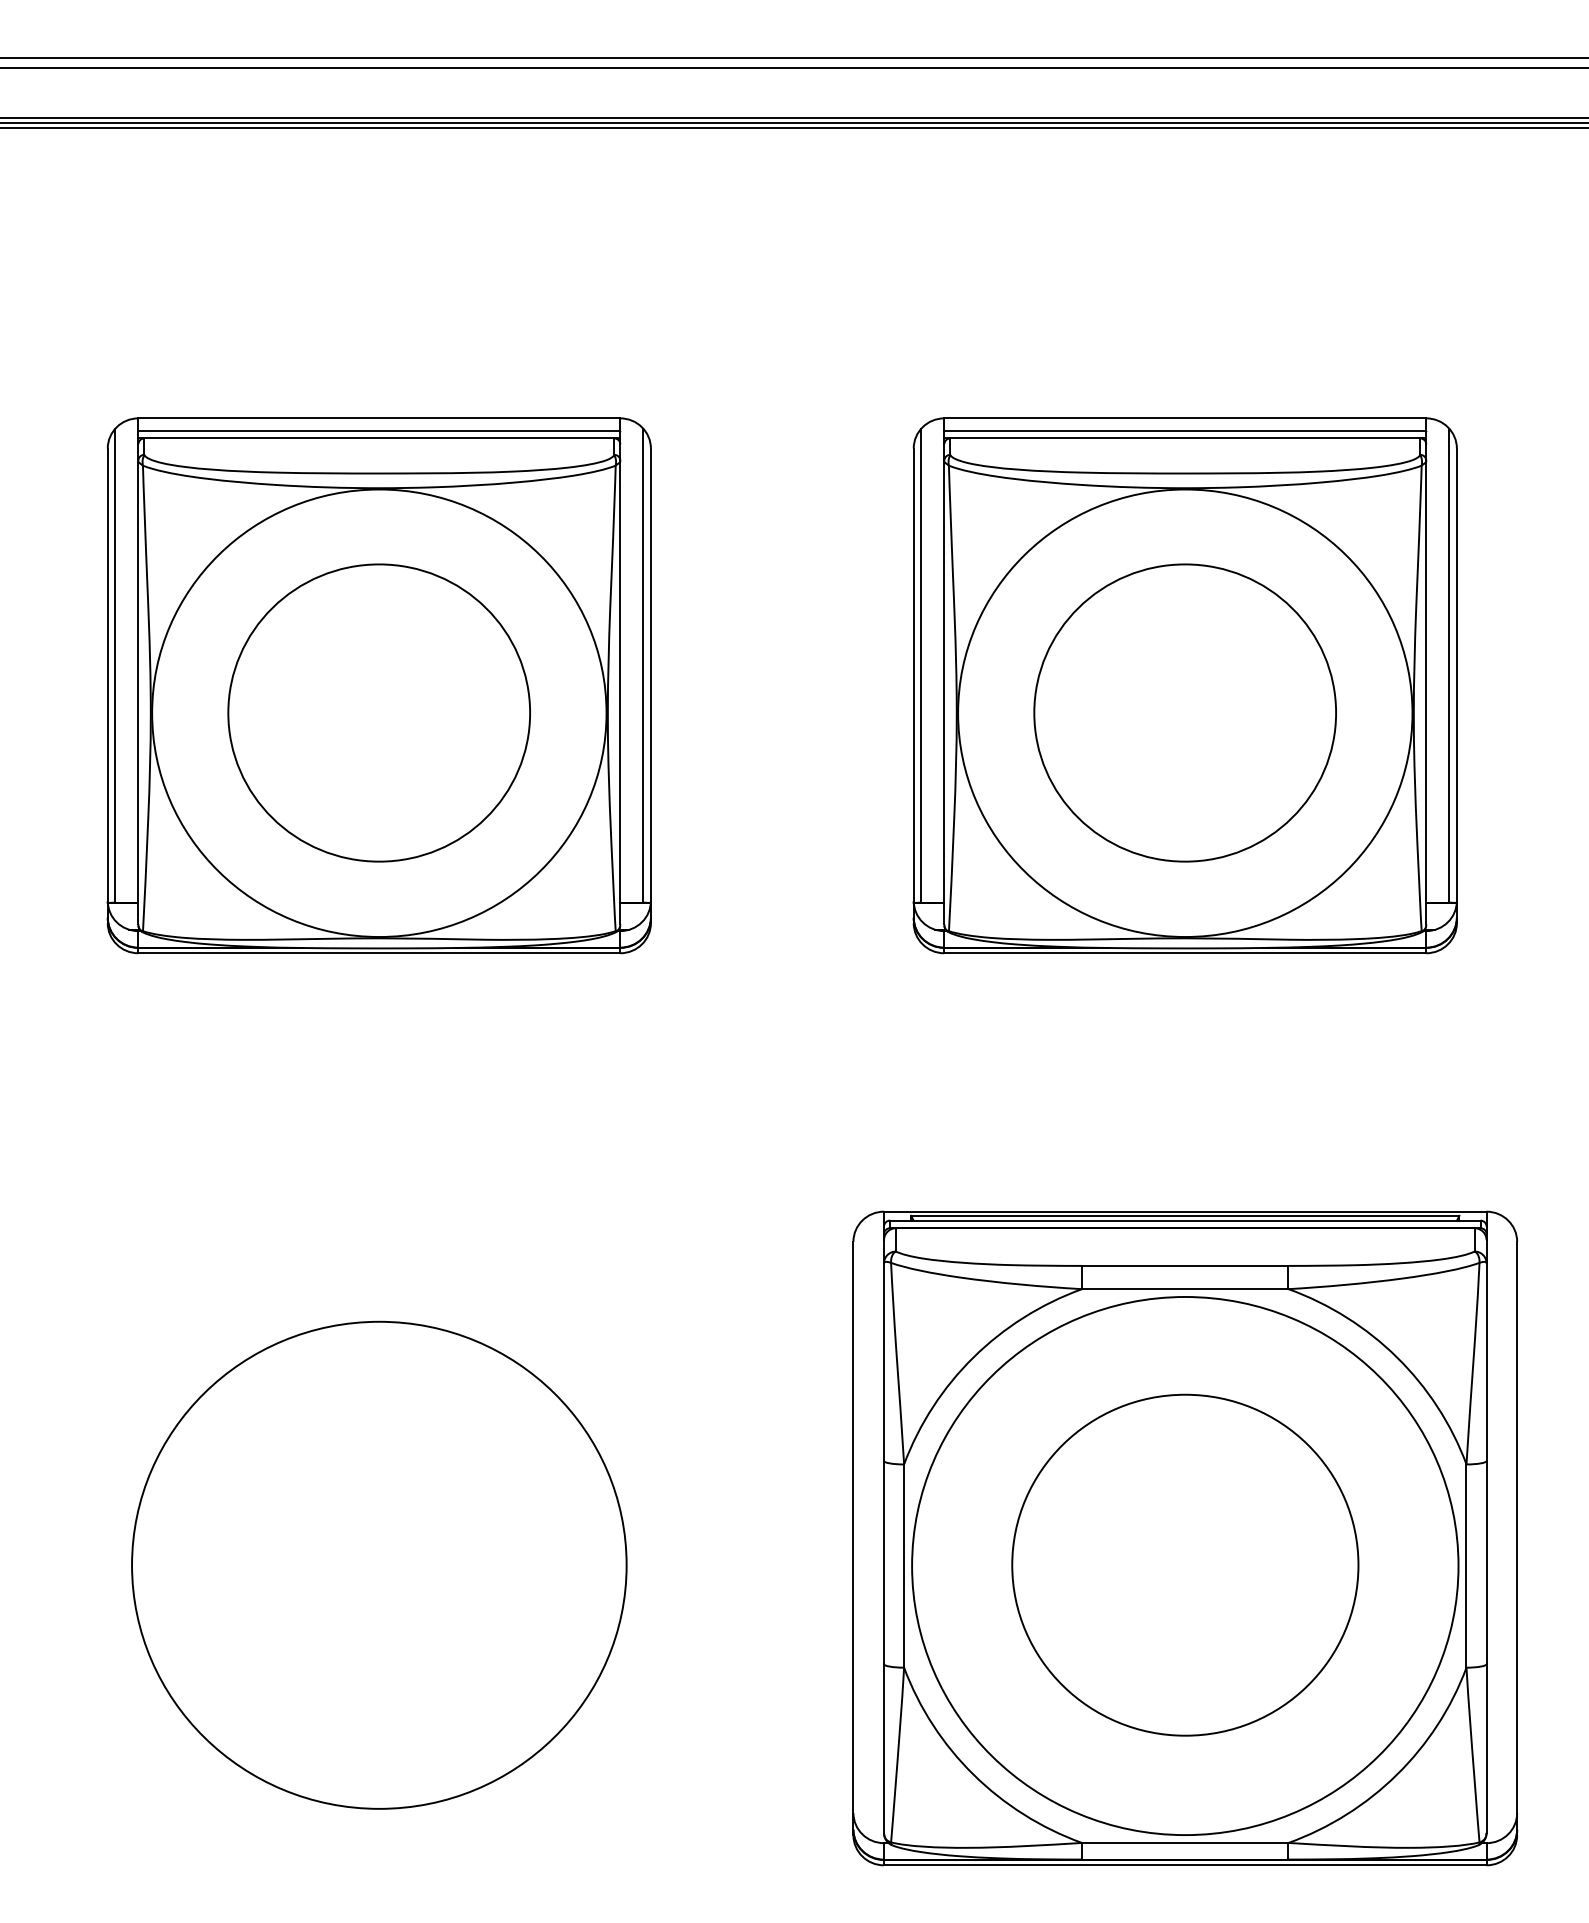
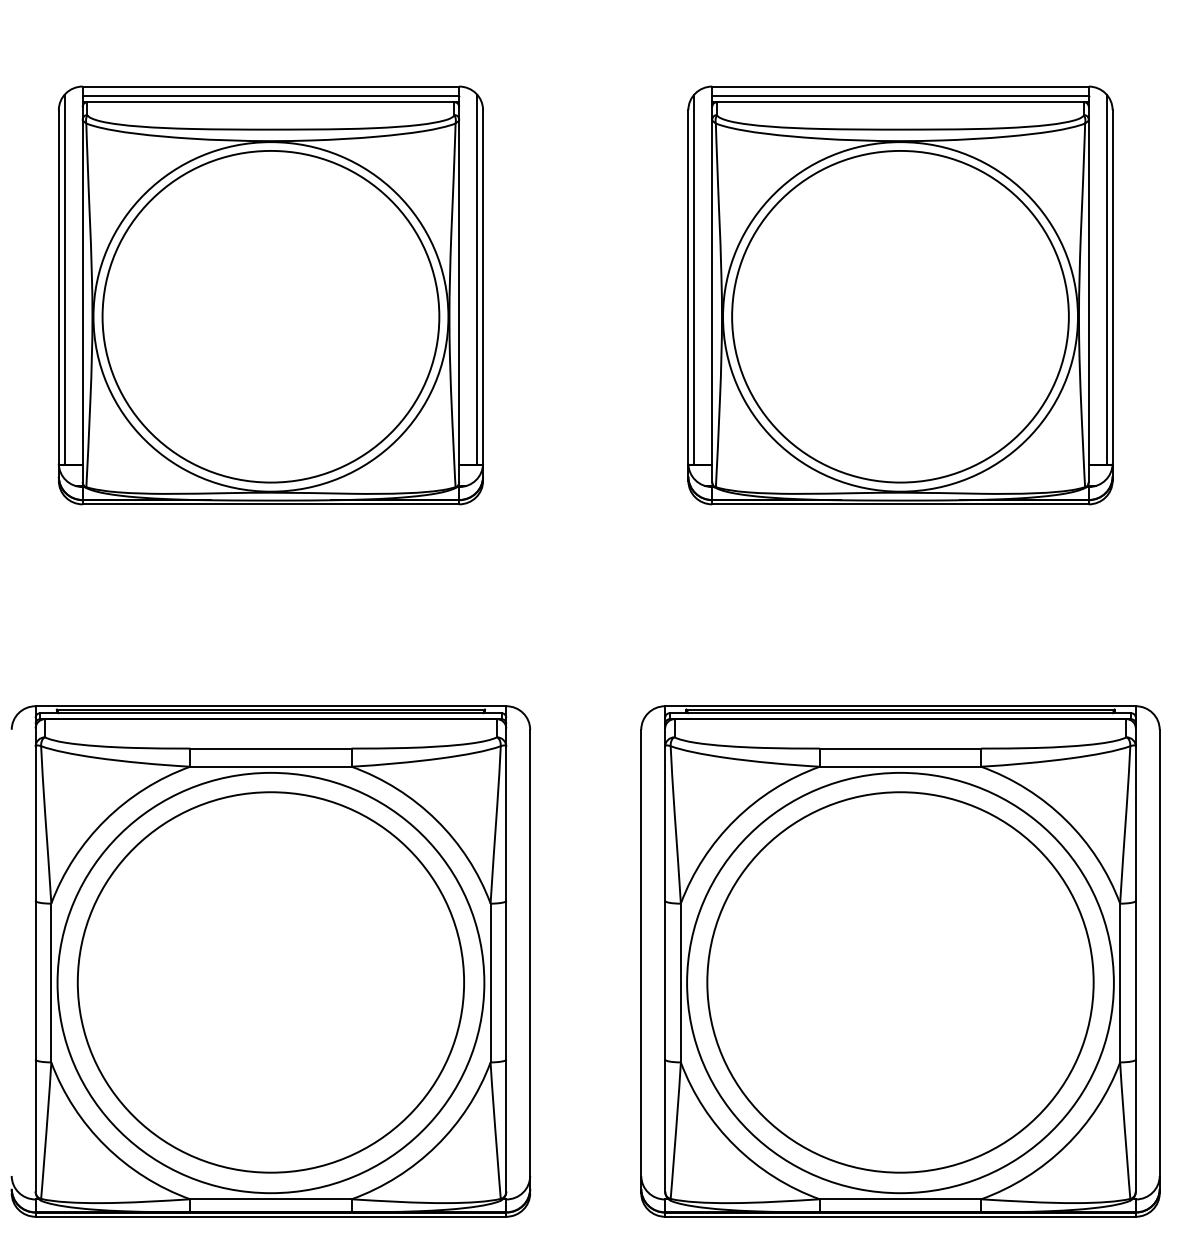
part: (378, 712) -> (270, 316), size x1.43
part: (1184, 712) -> (899, 316), size x1.43
part: (379, 1538) -> (271, 961), added
part: (1185, 1564) -> (900, 981), size x1.43

